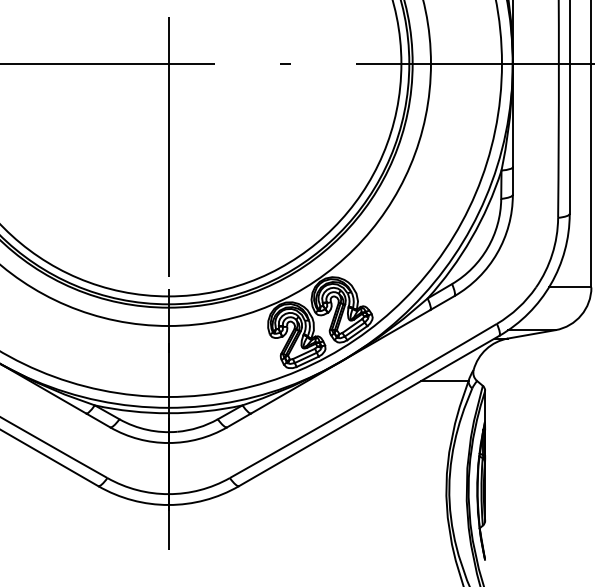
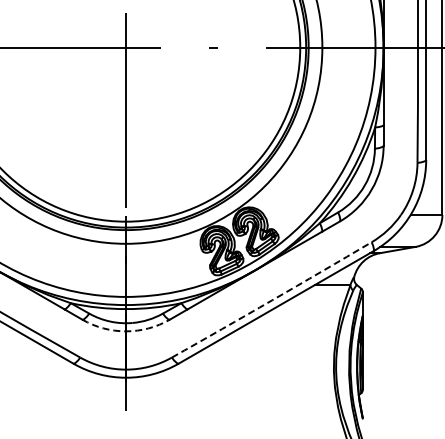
arc: (364, 401) -> (272, 300), solid -> dashed
arc: (169, 443) -> (126, 331), solid -> dashed

